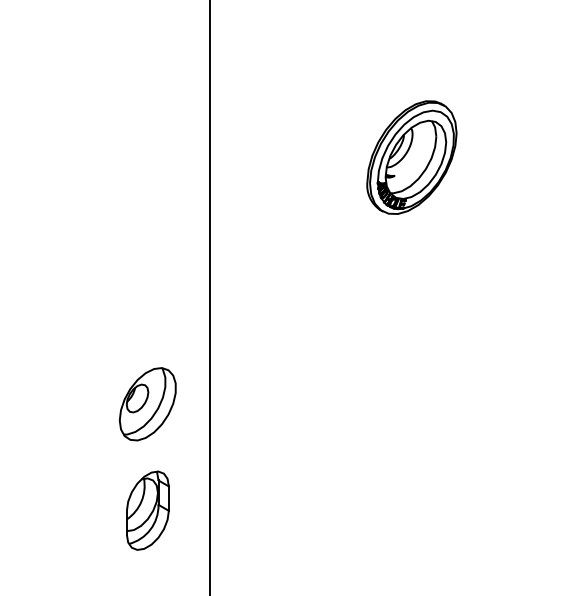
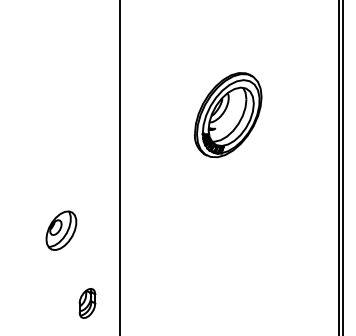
part: (410, 158) -> (227, 115), size x1.4
part: (148, 403) -> (61, 230), moved
part: (148, 510) -> (87, 303), size x0.7

